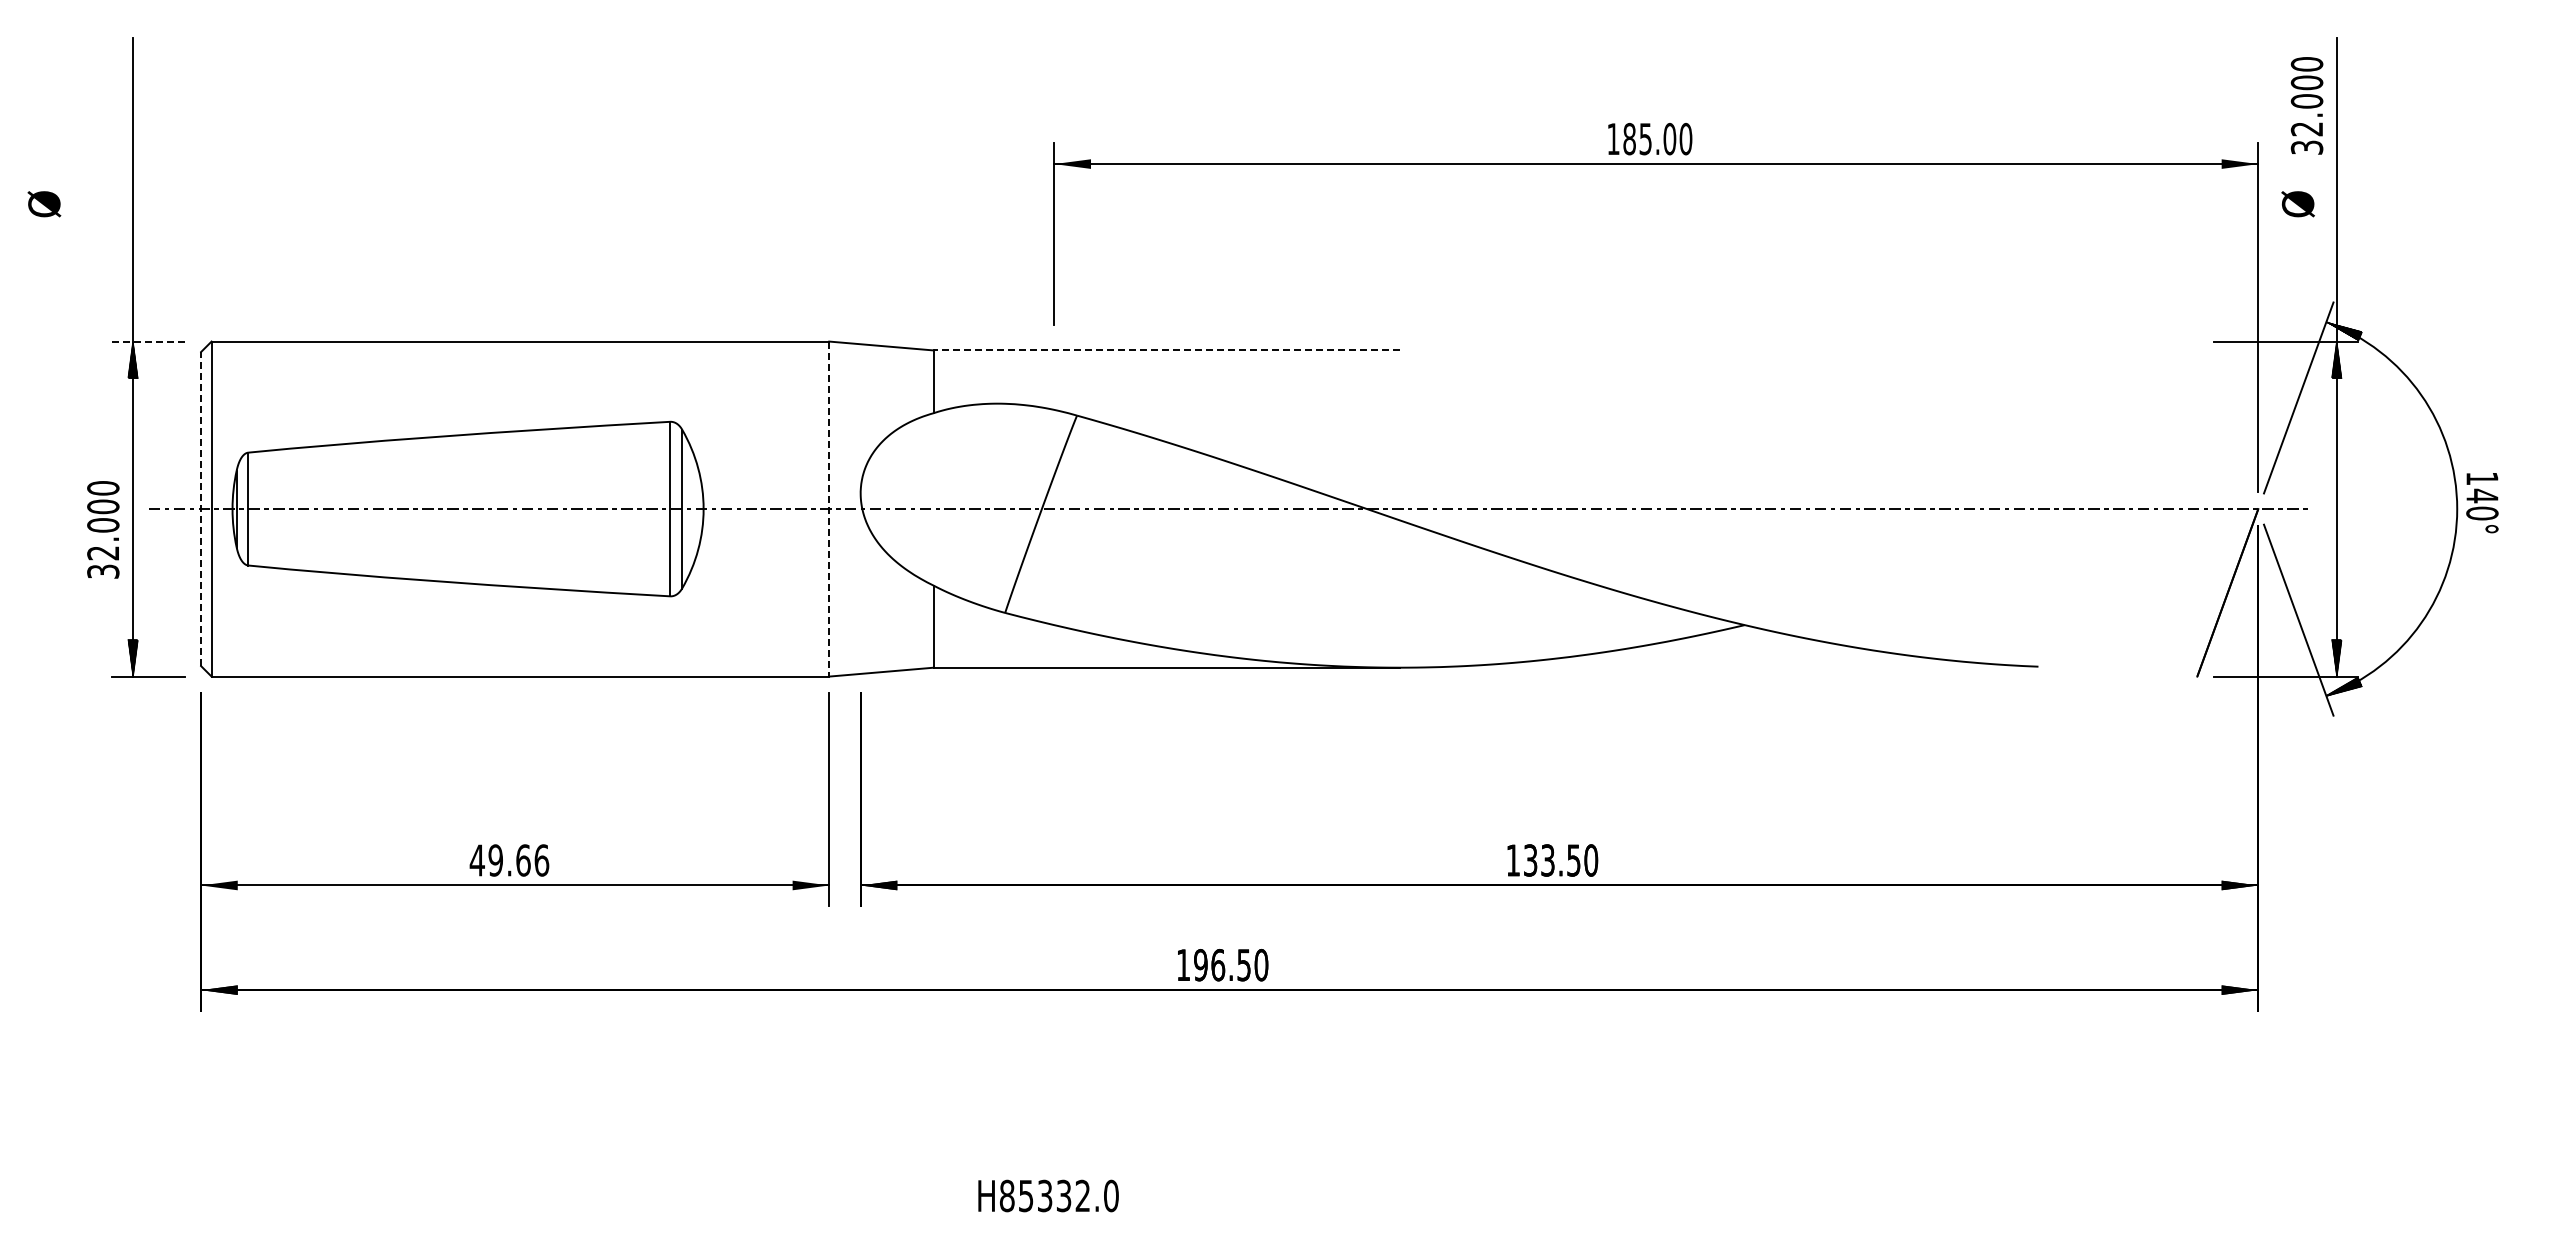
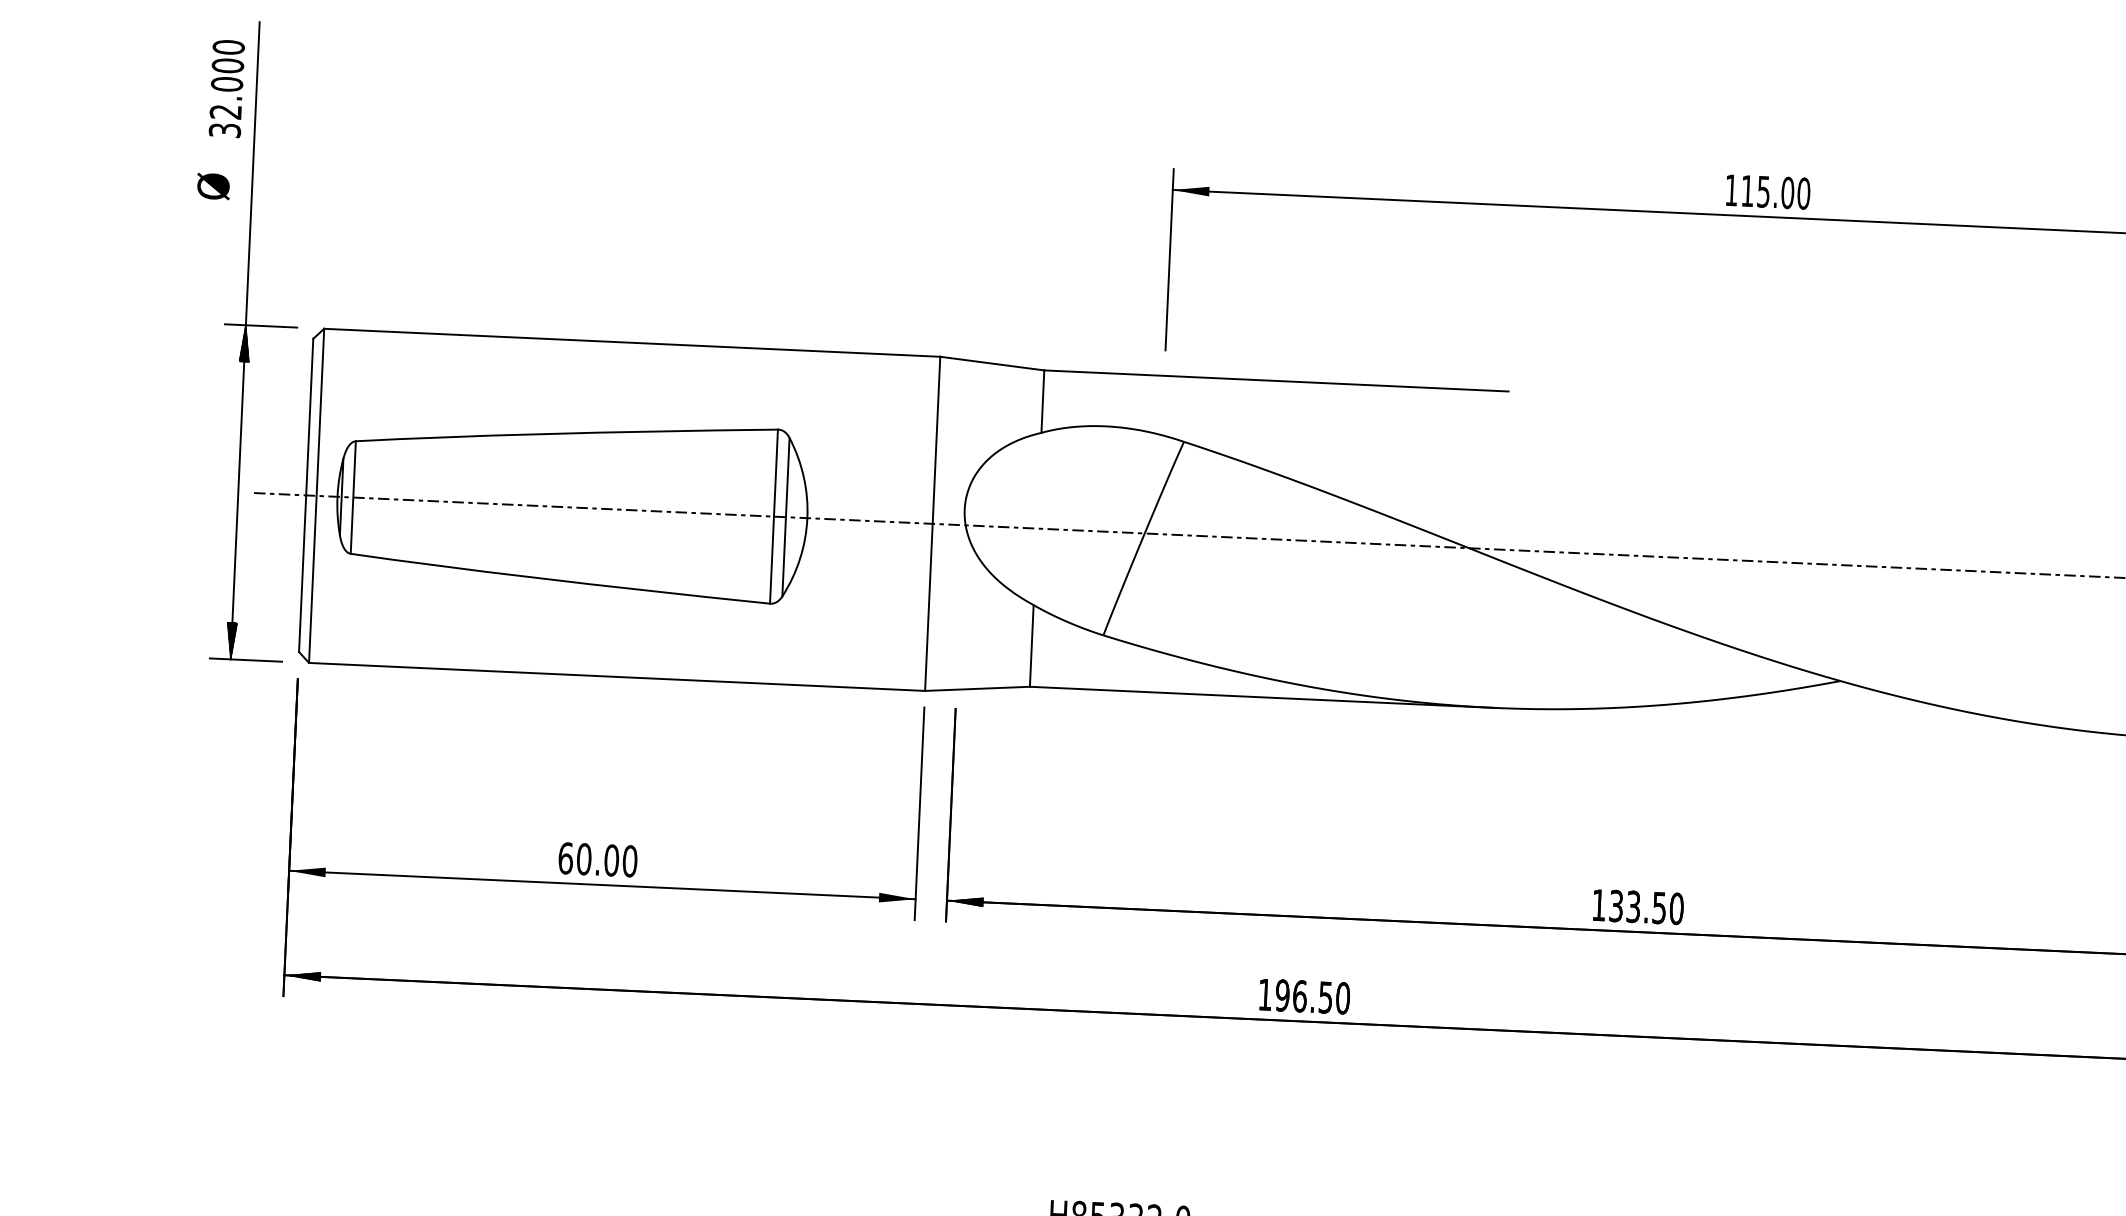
text: (1629, 138) -> (1747, 190), 185.00 -> 115.00
text: (44, 204) -> (213, 186), moved
line: (147, 341) -> (260, 325), dashed -> solid
line: (1166, 350) -> (1276, 380), dashed -> solid
line: (201, 508) -> (306, 494), dashed -> solid
line: (829, 509) -> (932, 524), dashed -> solid
text: (103, 529) -> (227, 88), moved
text: (509, 860) -> (597, 859), 49.66 -> 60.00

